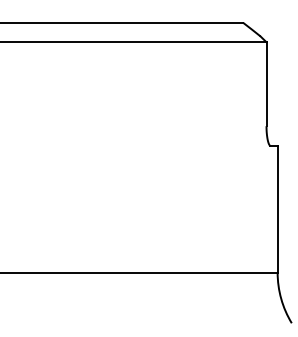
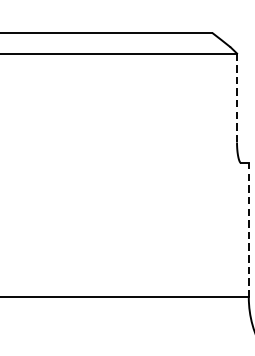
line: (266, 84) -> (237, 98), solid -> dashed
line: (277, 208) -> (248, 229), solid -> dashed

